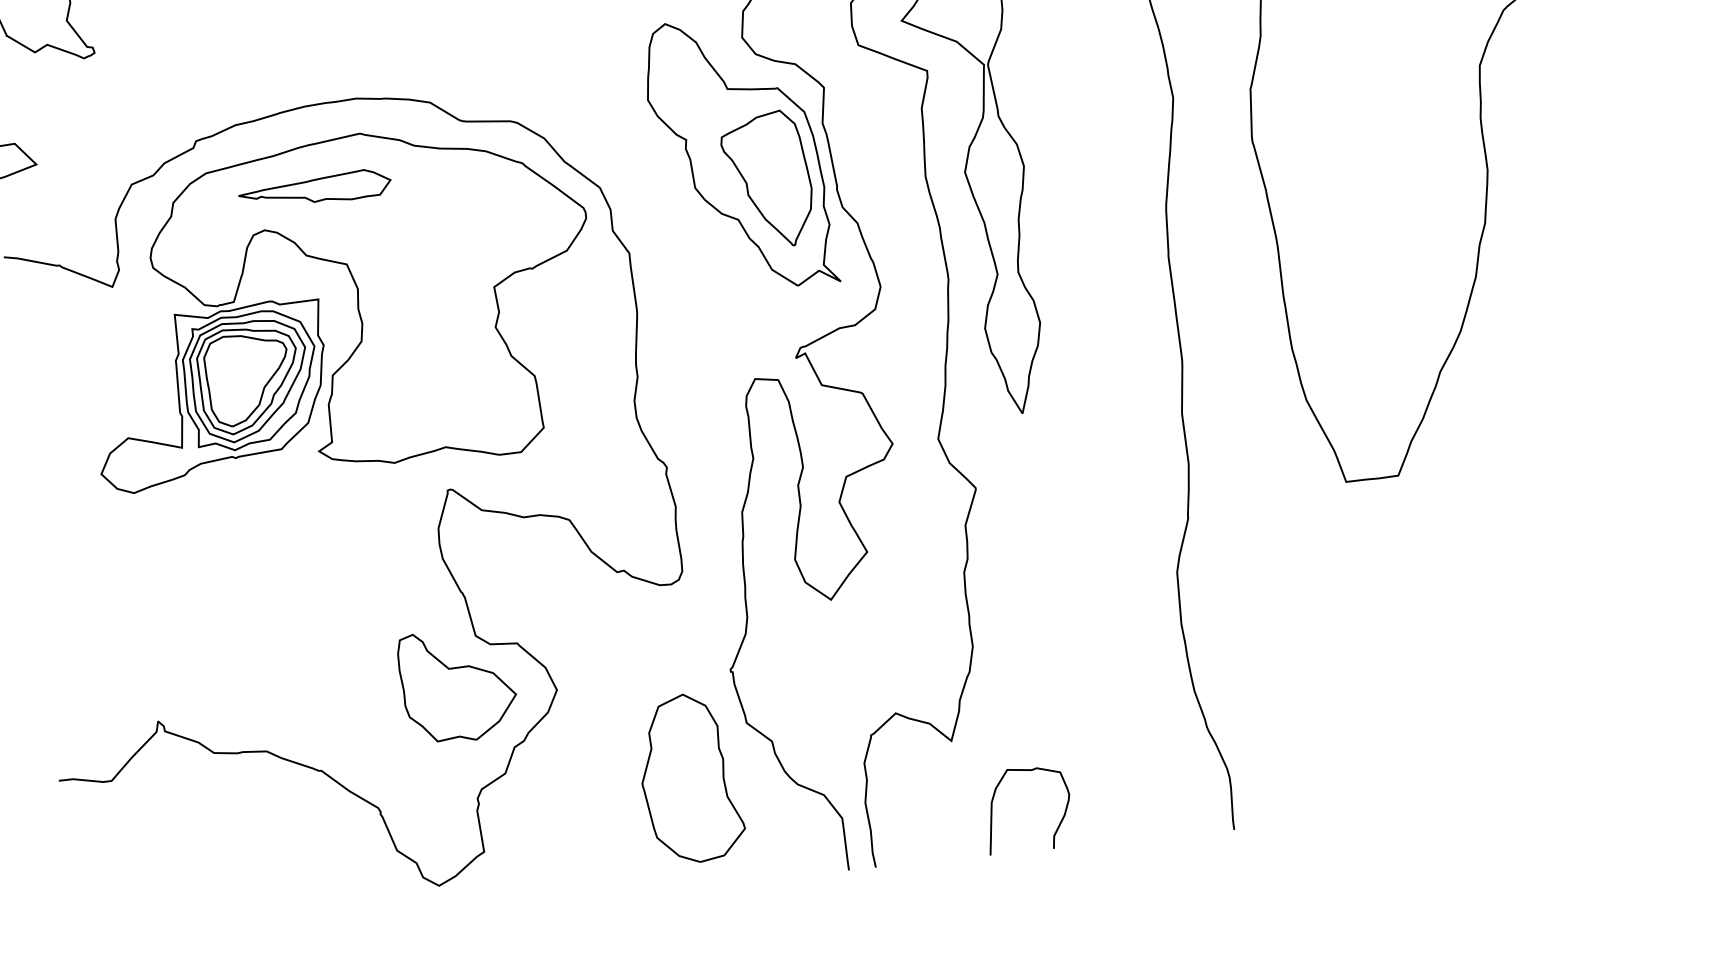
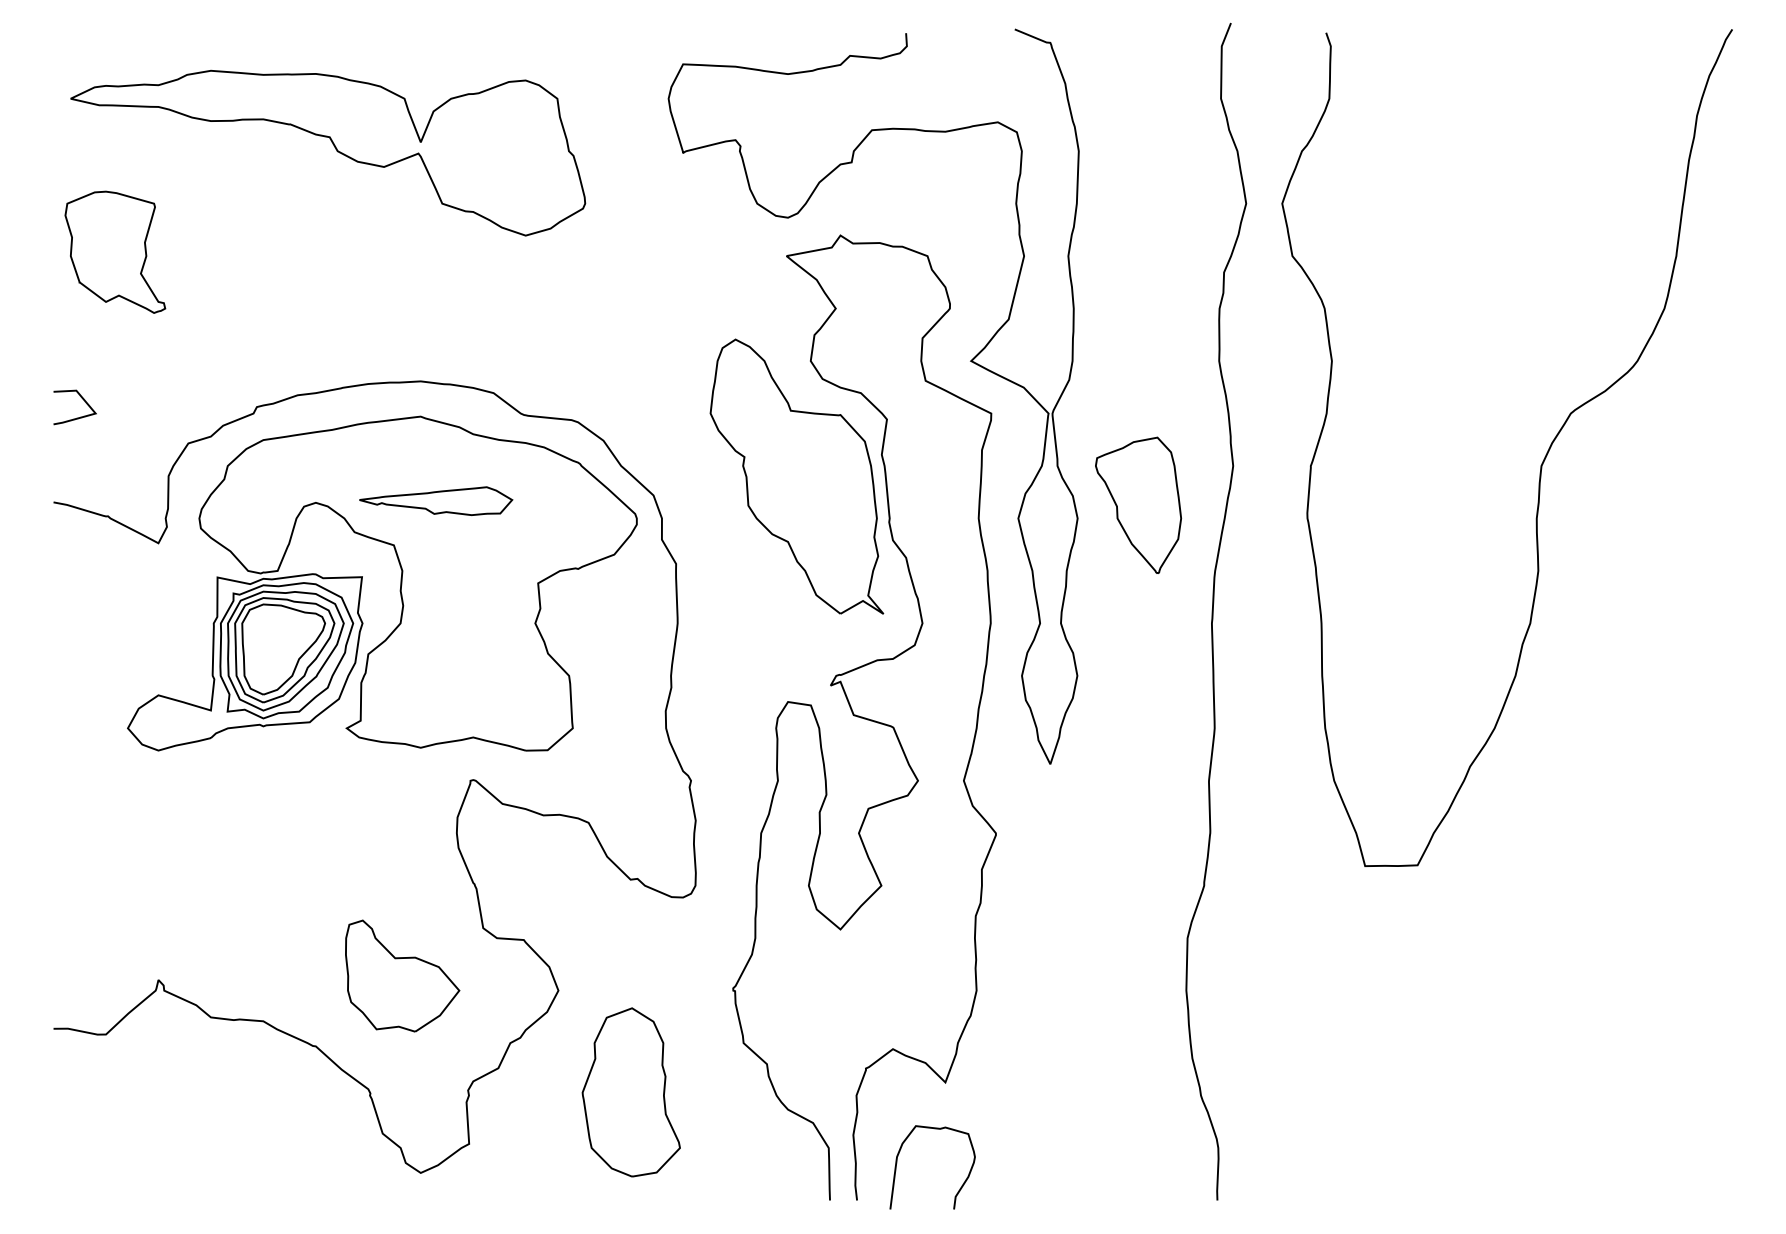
part: (767, 179) -> (1138, 504), moved
part: (315, 188) -> (436, 500), moved
part: (457, 685) -> (402, 975), moved
part: (690, 778) -> (630, 1092), moved
curve: (1058, 824) -> (961, 1185), moved

